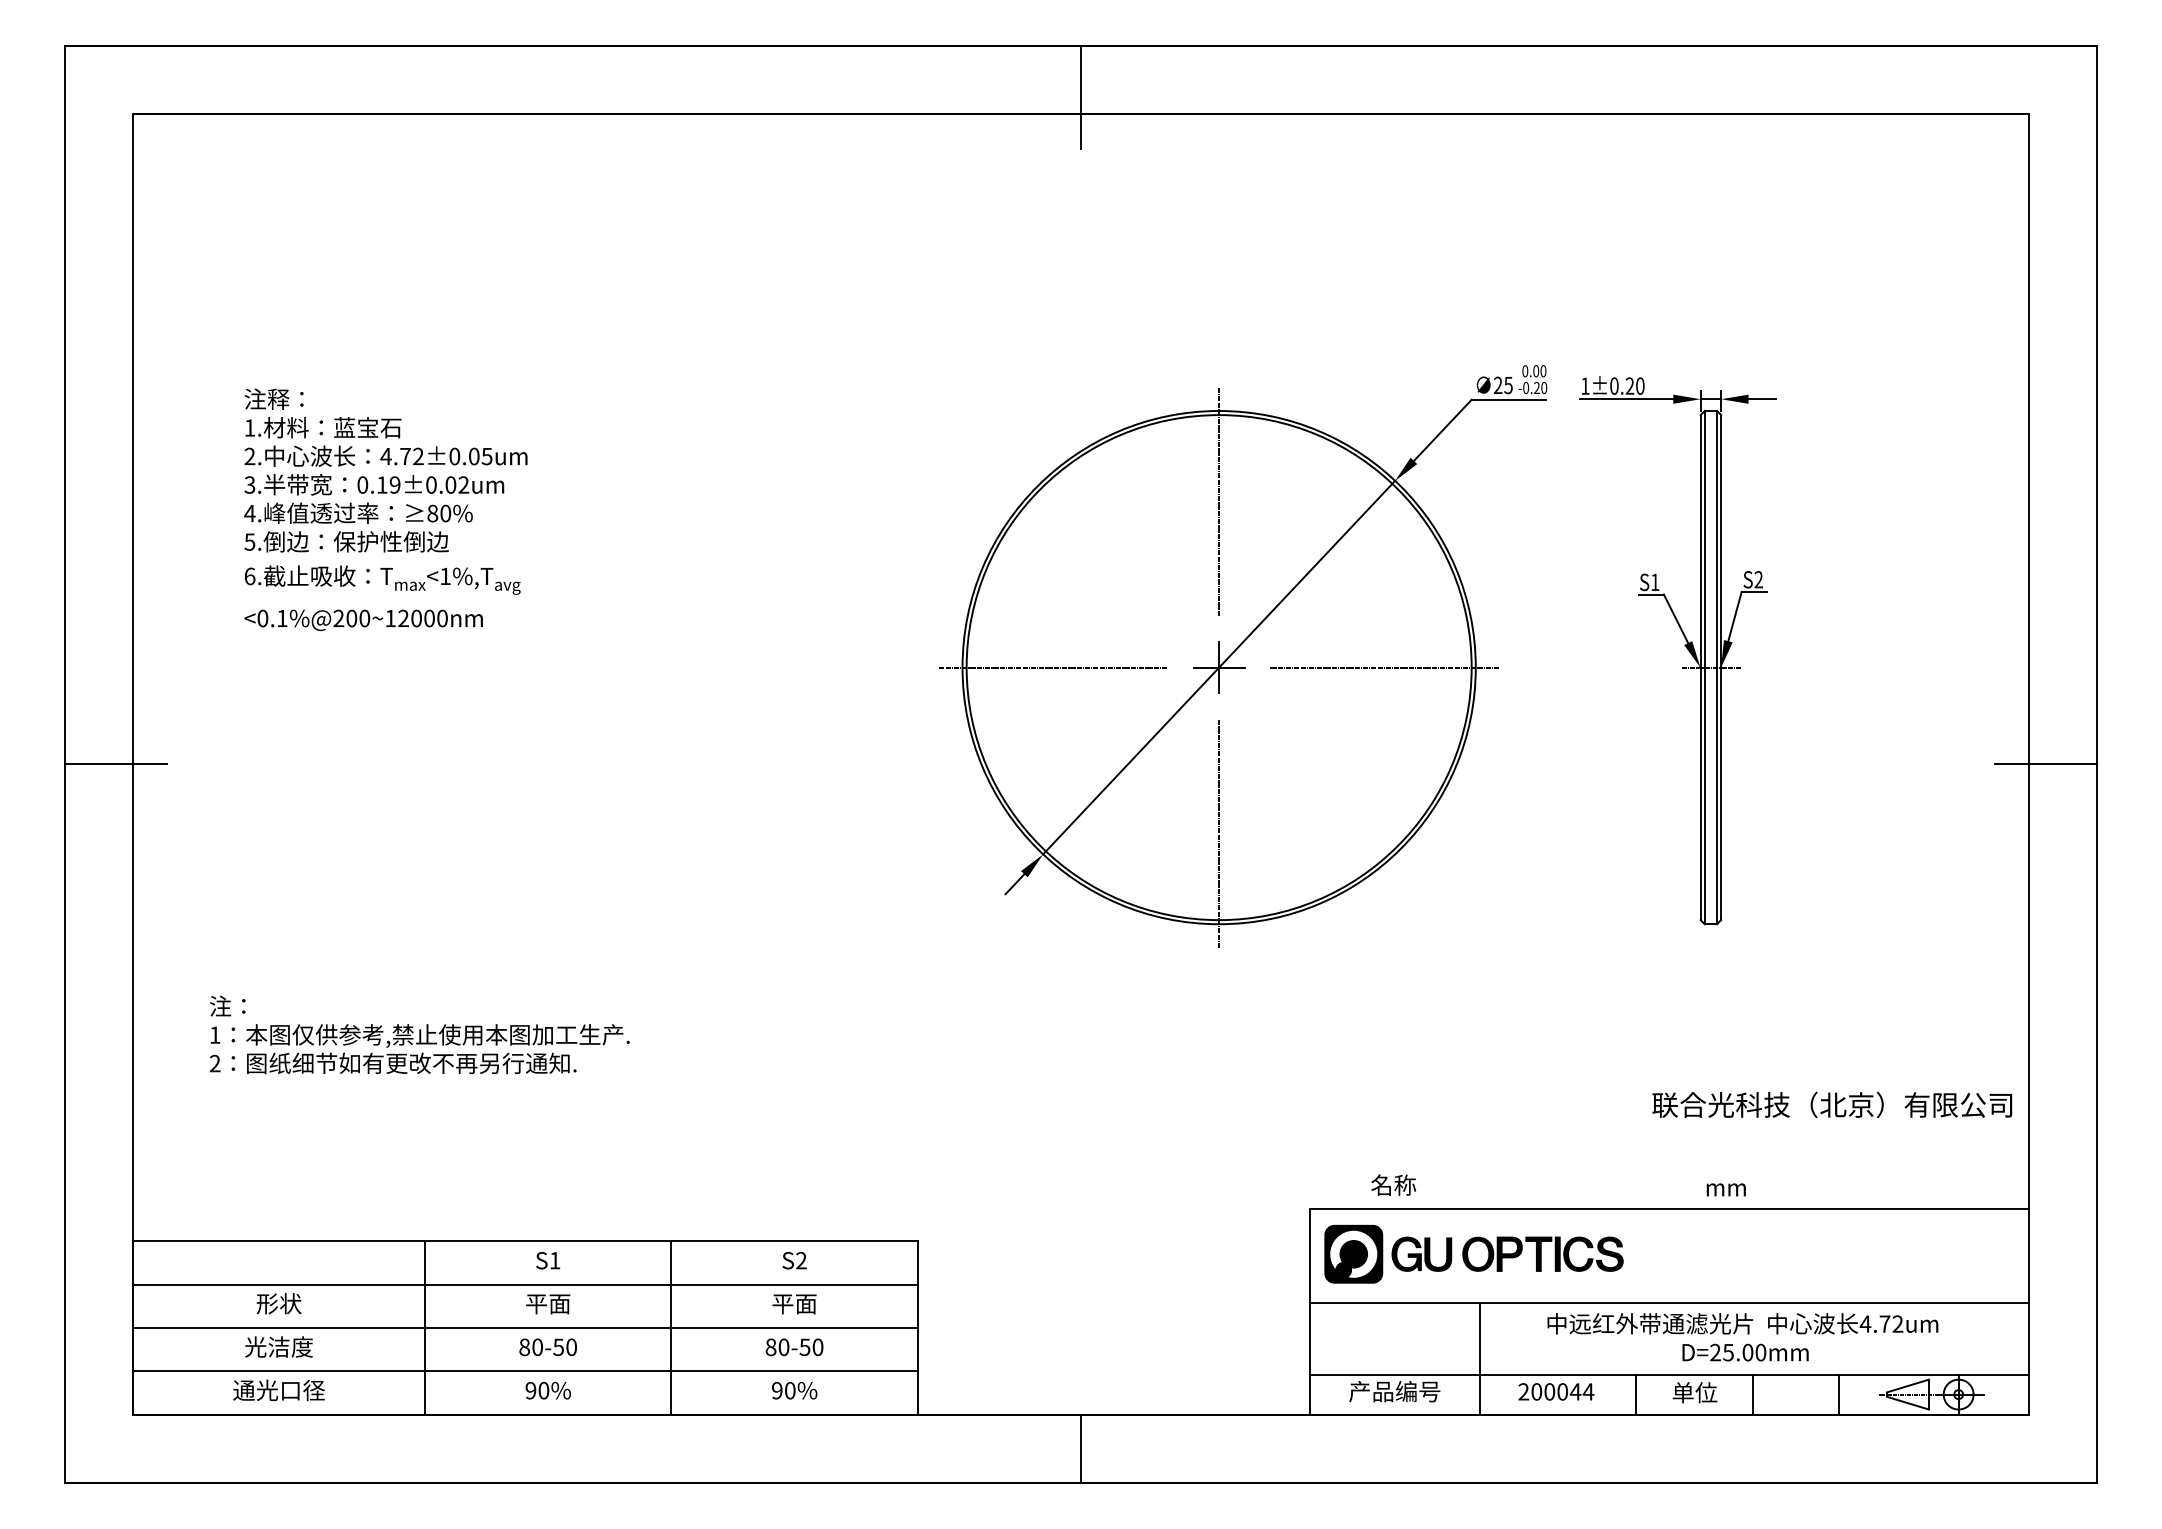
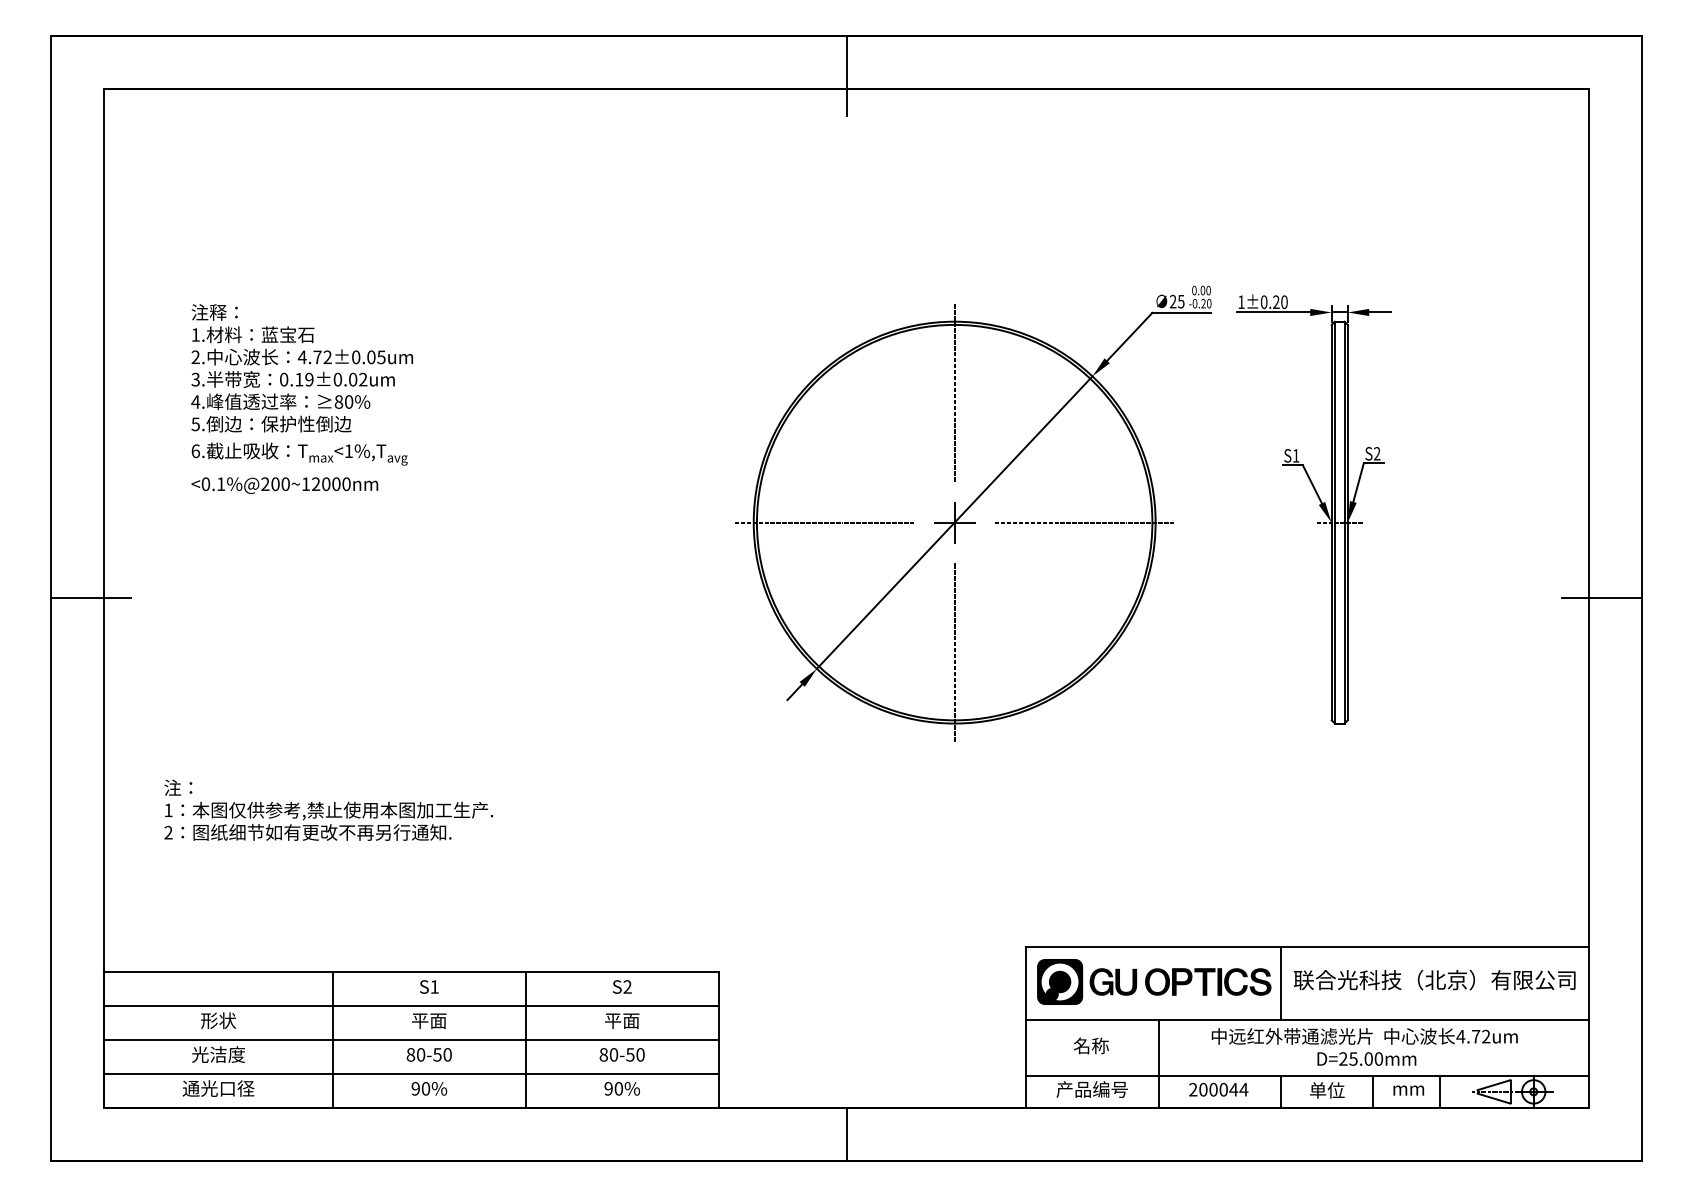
text: (1831, 1104) -> (1434, 979), moved
text: (1392, 1184) -> (1090, 1045), moved
text: (1725, 1189) -> (1408, 1090), moved
line: (1636, 1254) -> (1281, 982), added

